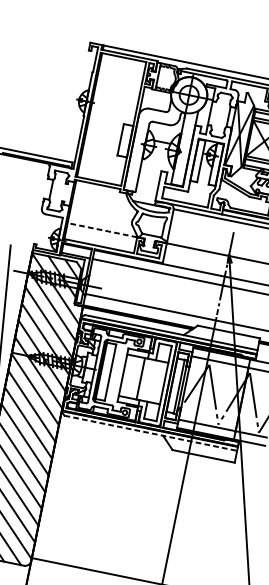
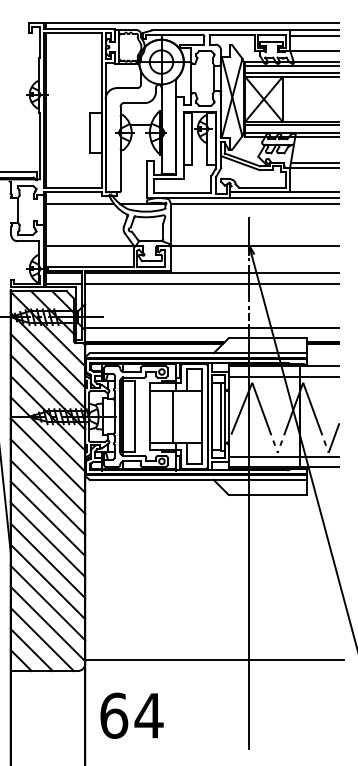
line: (101, 194) -> (79, 203), added
line: (102, 230) -> (89, 246), dashed -> solid
line: (151, 432) -> (198, 479), dashed -> solid

